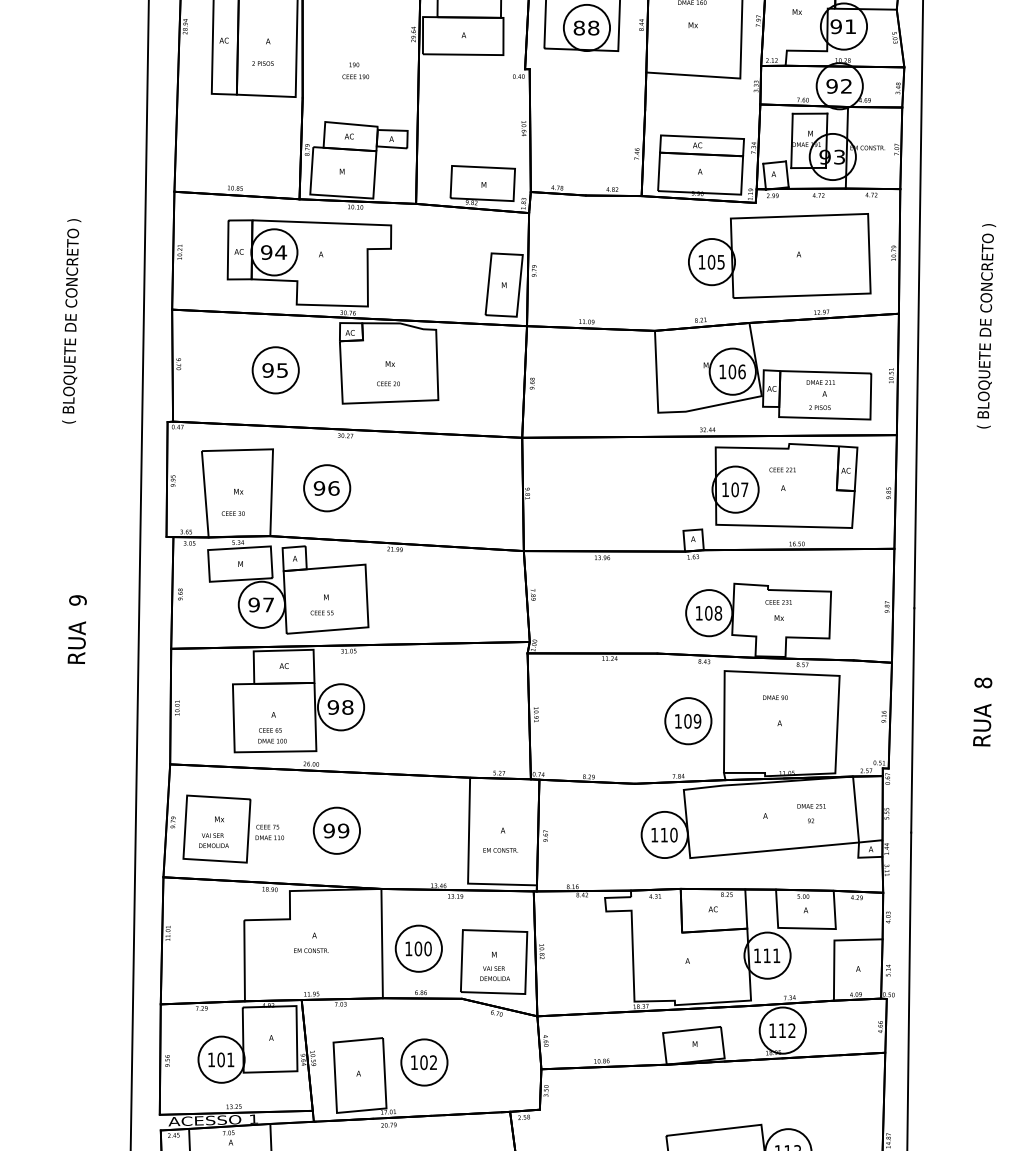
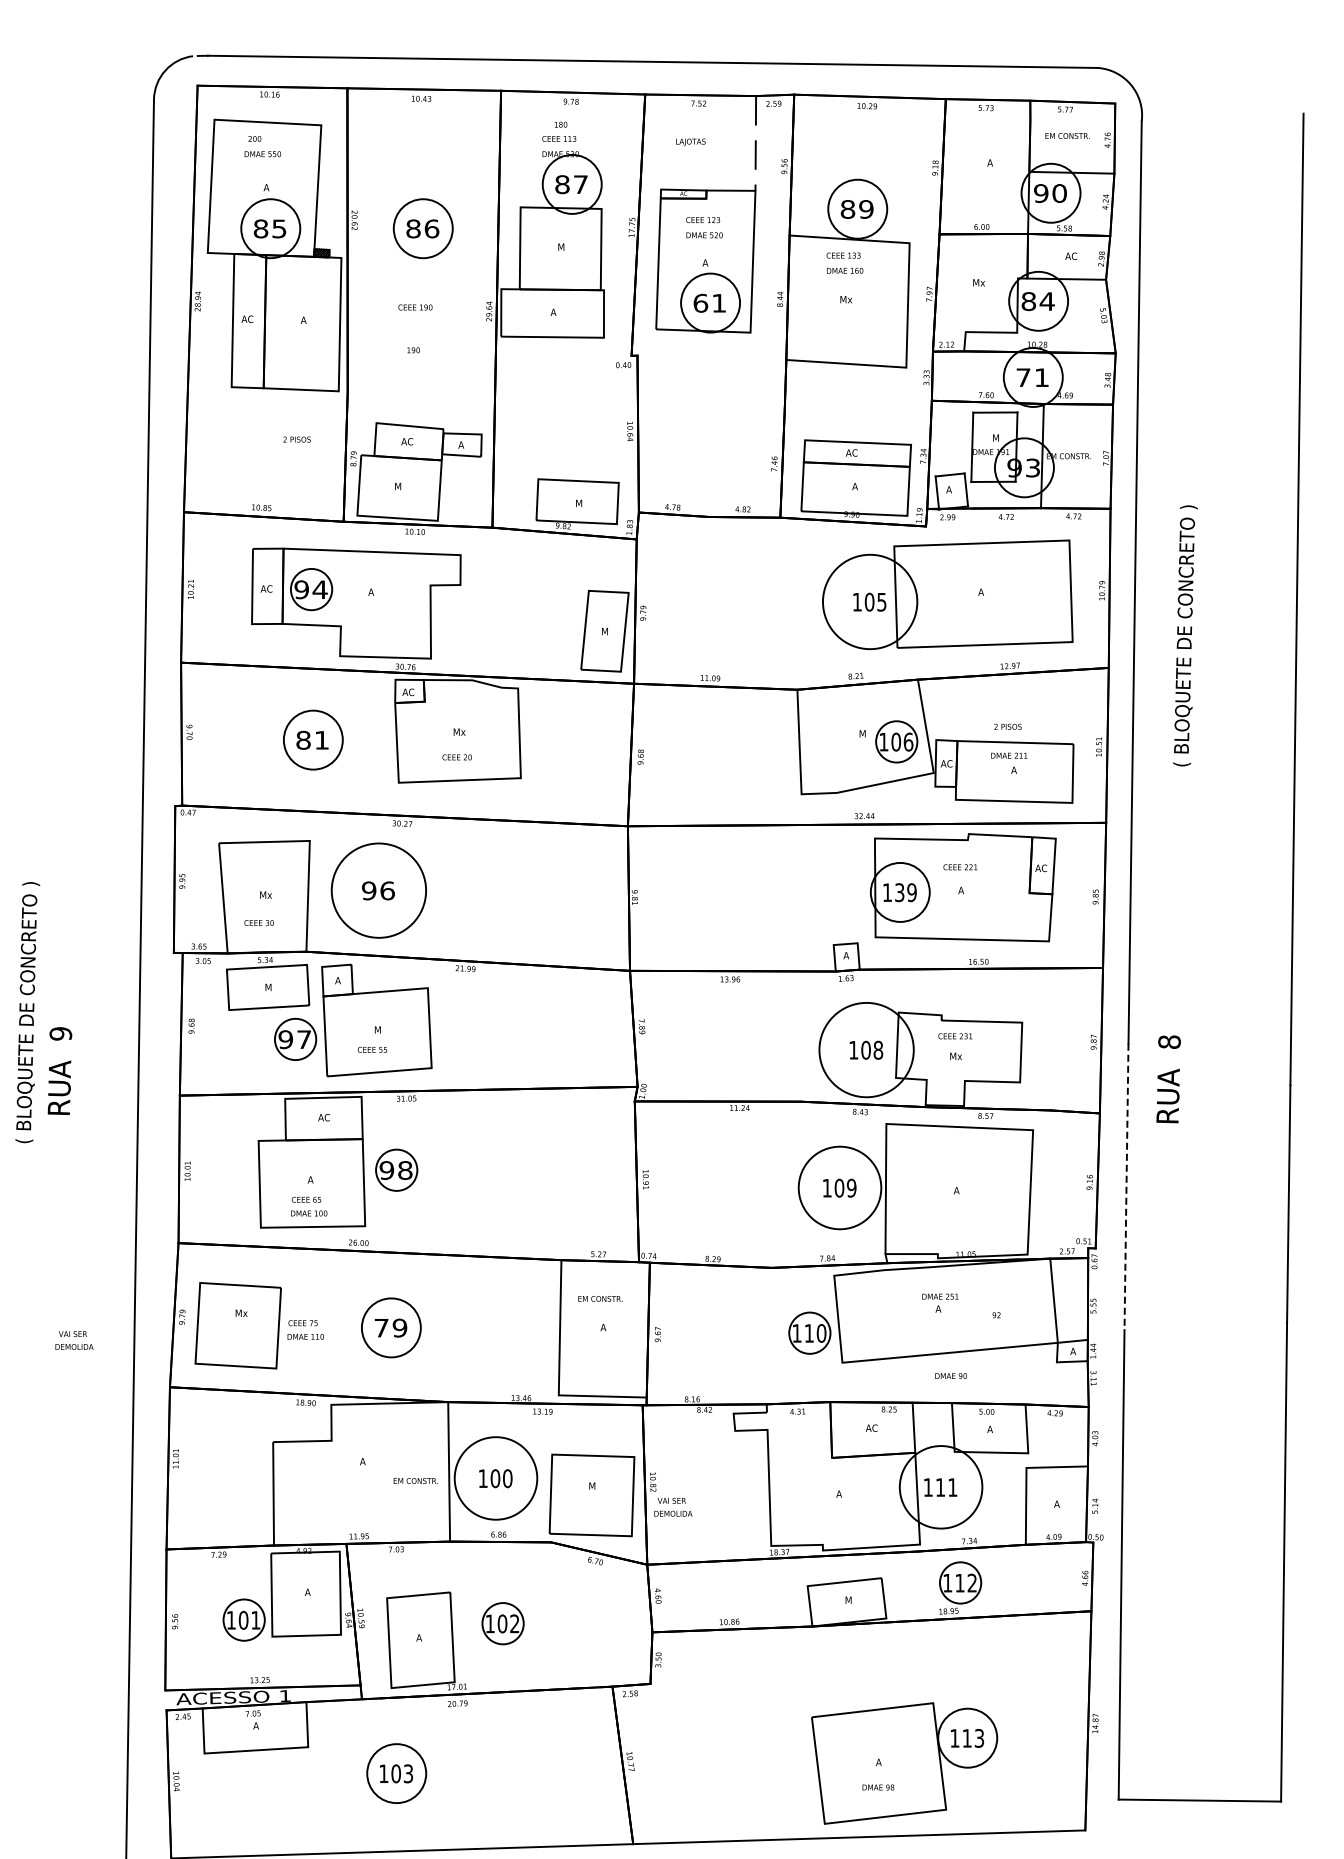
text: (843, 26) -> (1037, 301), 91 -> 84
text: (586, 27) -> (709, 302), 88 -> 61
text: (262, 63) -> (296, 439), moved
text: (355, 76) -> (415, 307), moved
text: (839, 86) -> (1032, 377), 92 -> 71
circle: (274, 252) -> (311, 589), size x0.7
circle: (711, 261) -> (869, 601), size x1.6
text: (71, 321) -> (27, 1012), moved
text: (986, 325) -> (1185, 635), moved
text: (275, 370) -> (312, 740), 95 -> 81
circle: (732, 371) -> (896, 741), size x0.7
text: (819, 407) -> (1007, 726), moved
circle: (326, 488) -> (378, 890), size x1.6
text: (739, 489) -> (905, 892), 107 -> 139
circle: (261, 604) -> (295, 1038), size x0.7
circle: (709, 612) -> (866, 1049), size x1.6
text: (774, 697) -> (950, 1375), moved
circle: (340, 706) -> (396, 1169), size x0.7
text: (982, 712) -> (1168, 1079), moved
circle: (687, 720) -> (839, 1187), size x1.4
line: (912, 720) -> (1126, 1187), solid -> dashed
text: (811, 806) -> (940, 1296), moved
text: (329, 830) -> (381, 1327), 99 -> 79
circle: (664, 834) -> (809, 1332), size x0.7
text: (214, 840) -> (74, 1340), moved
text: (500, 850) -> (600, 1298), moved
circle: (418, 947) -> (495, 1477), size x1.4
text: (311, 950) -> (415, 1480), moved
circle: (767, 955) -> (940, 1486), size x1.4
text: (495, 973) -> (673, 1506), moved
circle: (782, 1030) -> (960, 1582), size x0.7
circle: (221, 1059) -> (243, 1619), size x0.7
circle: (423, 1062) -> (502, 1623), size x0.7

